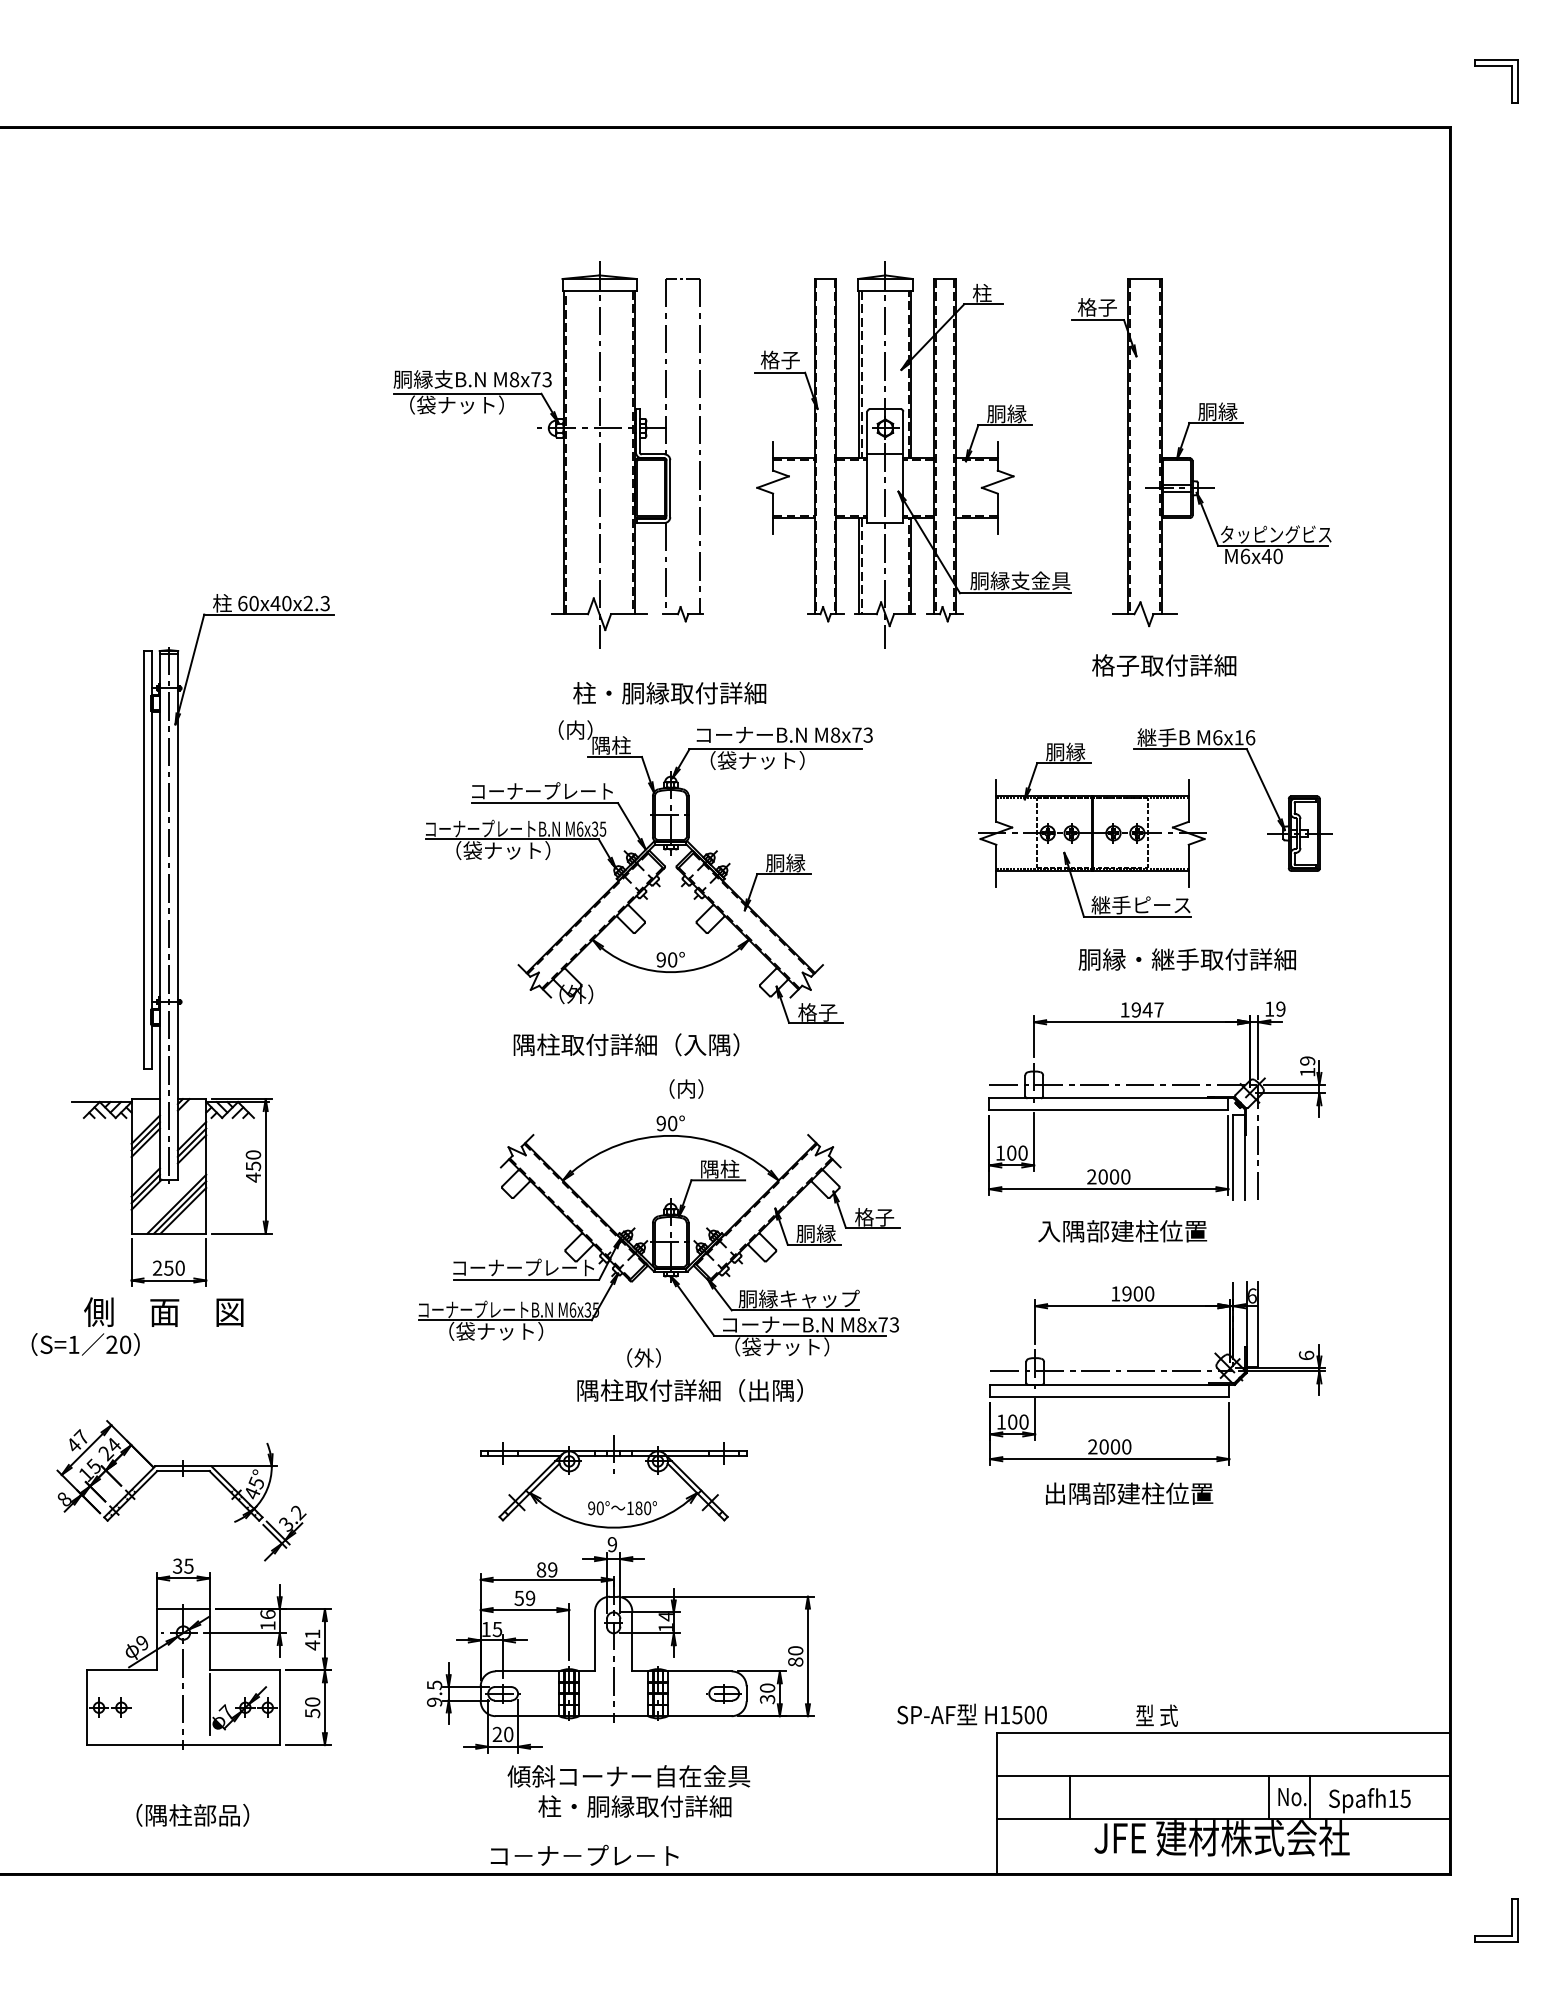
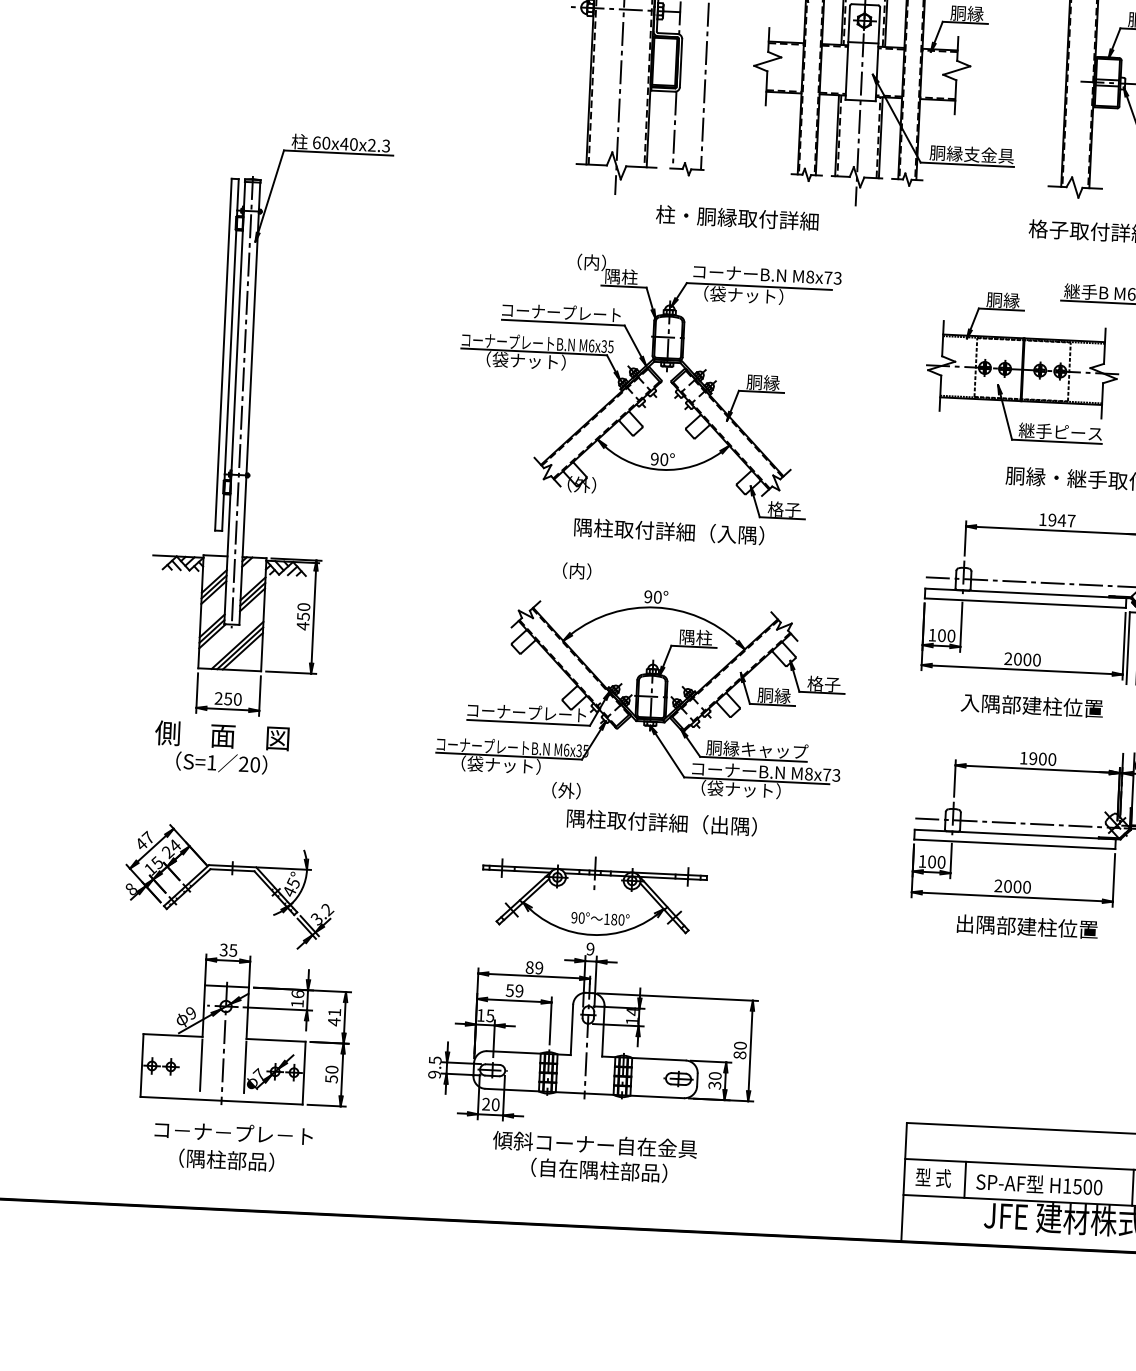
text: (669, 693) -> (737, 218), moved
text: (626, 1044) -> (669, 531), moved
text: (686, 1088) -> (577, 570), moved
text: (85, 1344) -> (221, 763), moved
text: (643, 1357) -> (565, 790), moved
line: (157, 1703) -> (201, 1064), added
text: (971, 1714) -> (1038, 1184), moved
text: (1156, 1715) -> (933, 1177), moved
text: (634, 1806) -> (598, 1170), 柱・胴縁取付詳細 -> （自在隅柱部品）
text: (584, 1854) -> (233, 1132), moved

